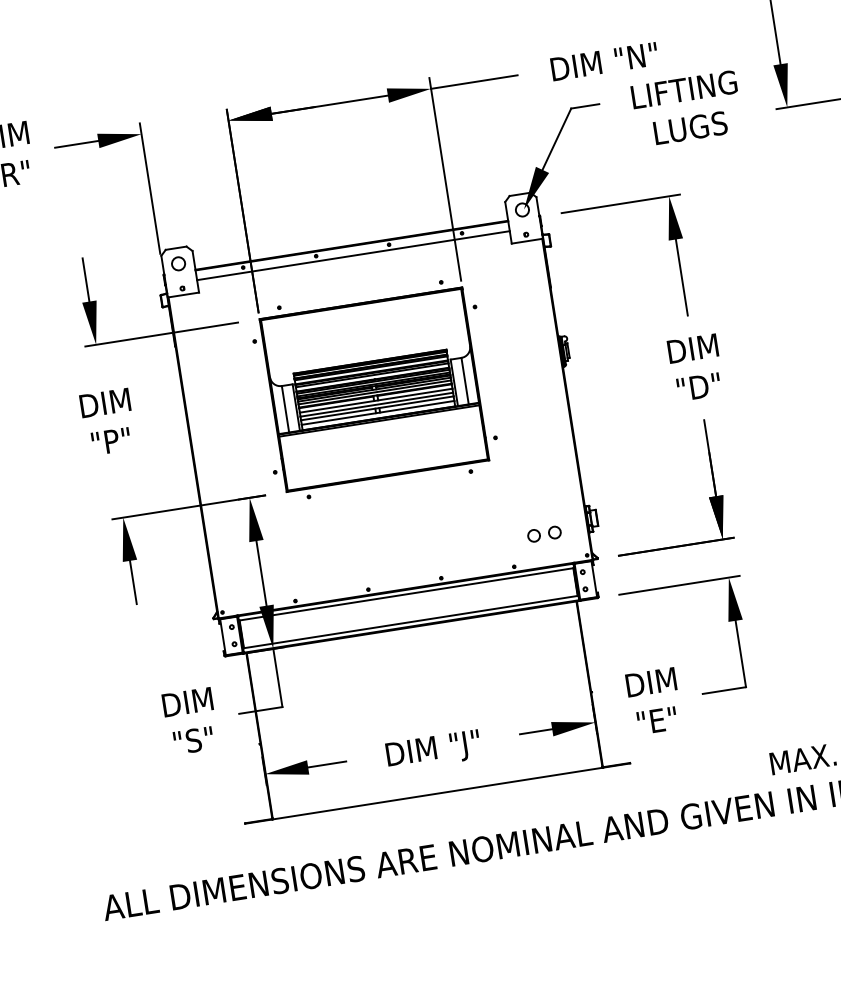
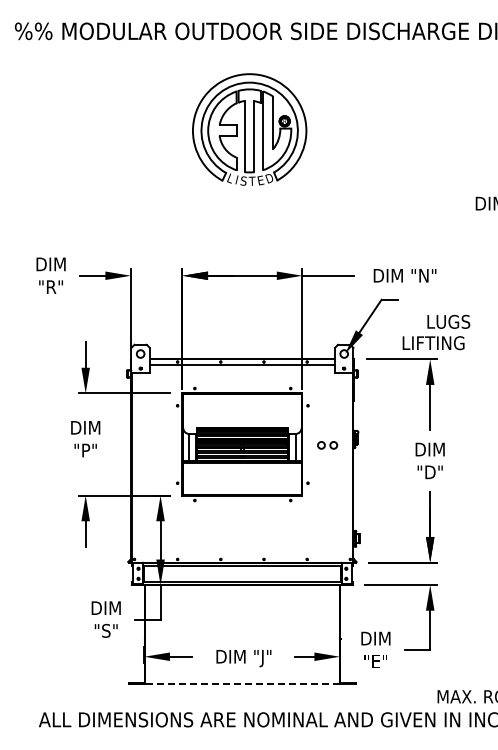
text: (684, 90) -> (433, 343), moved
part: (544, 534) -> (327, 445), moved
line: (437, 793) -> (242, 683), solid -> dashed

